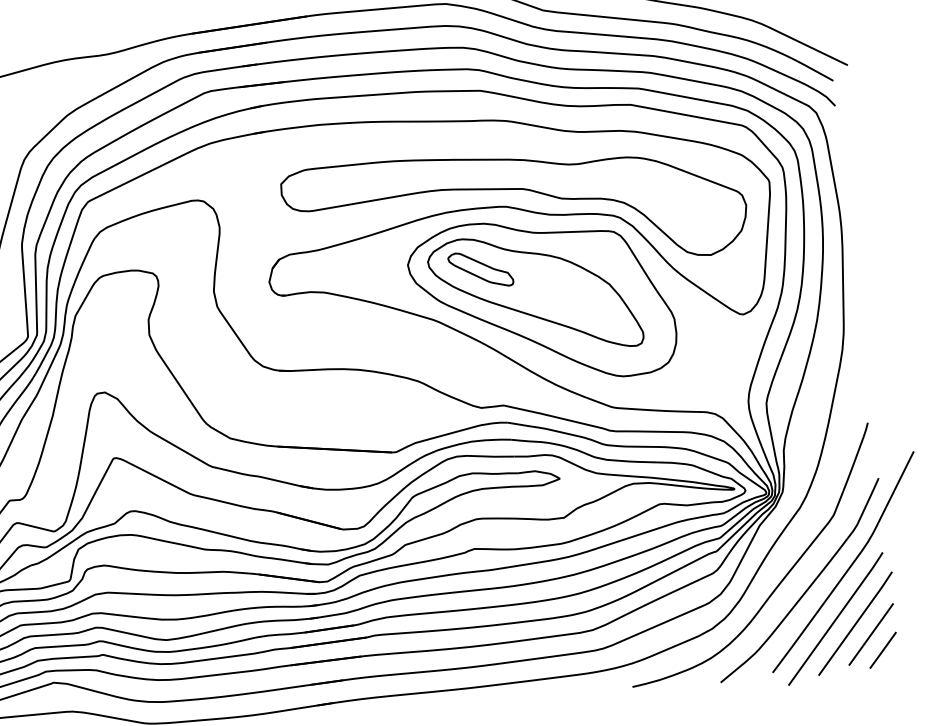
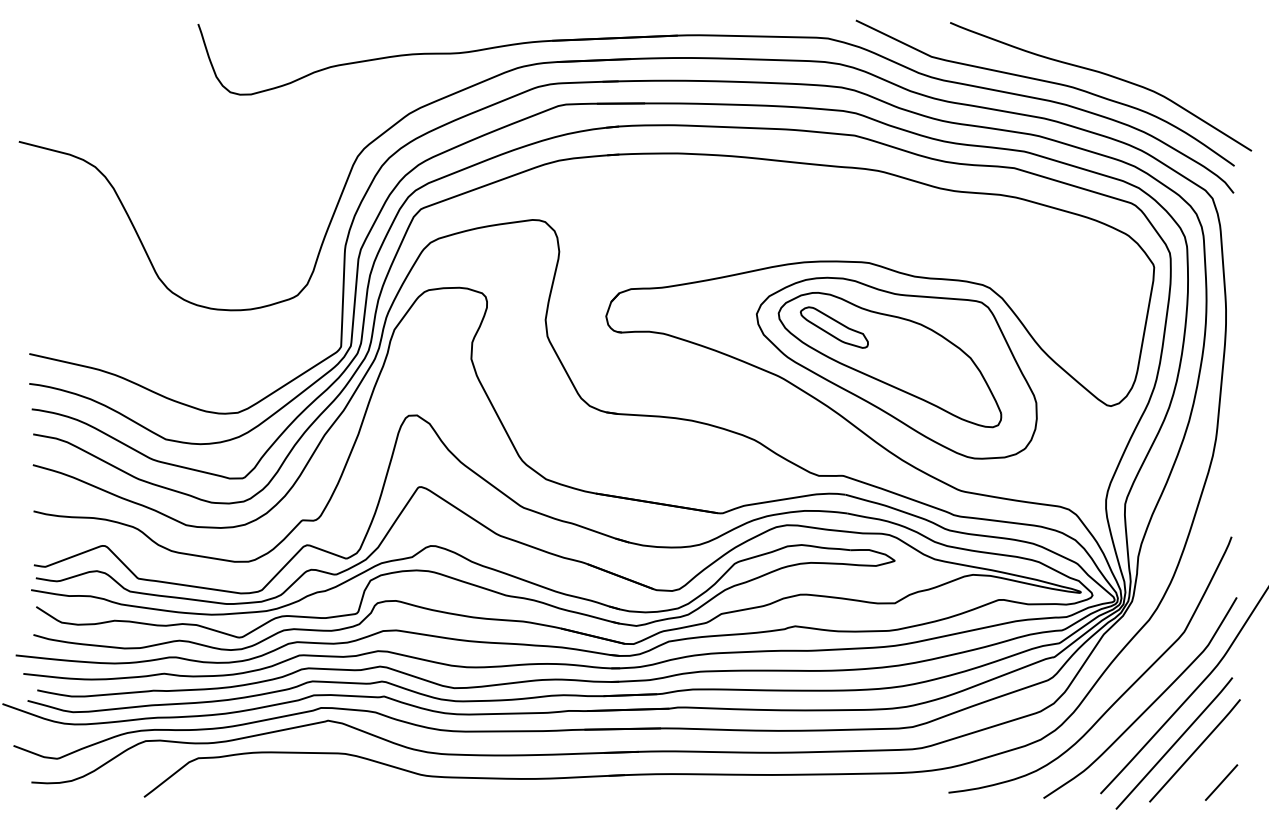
part: (516, 190) -> (882, 246), removed
line: (871, 634) -> (1210, 764), removed

